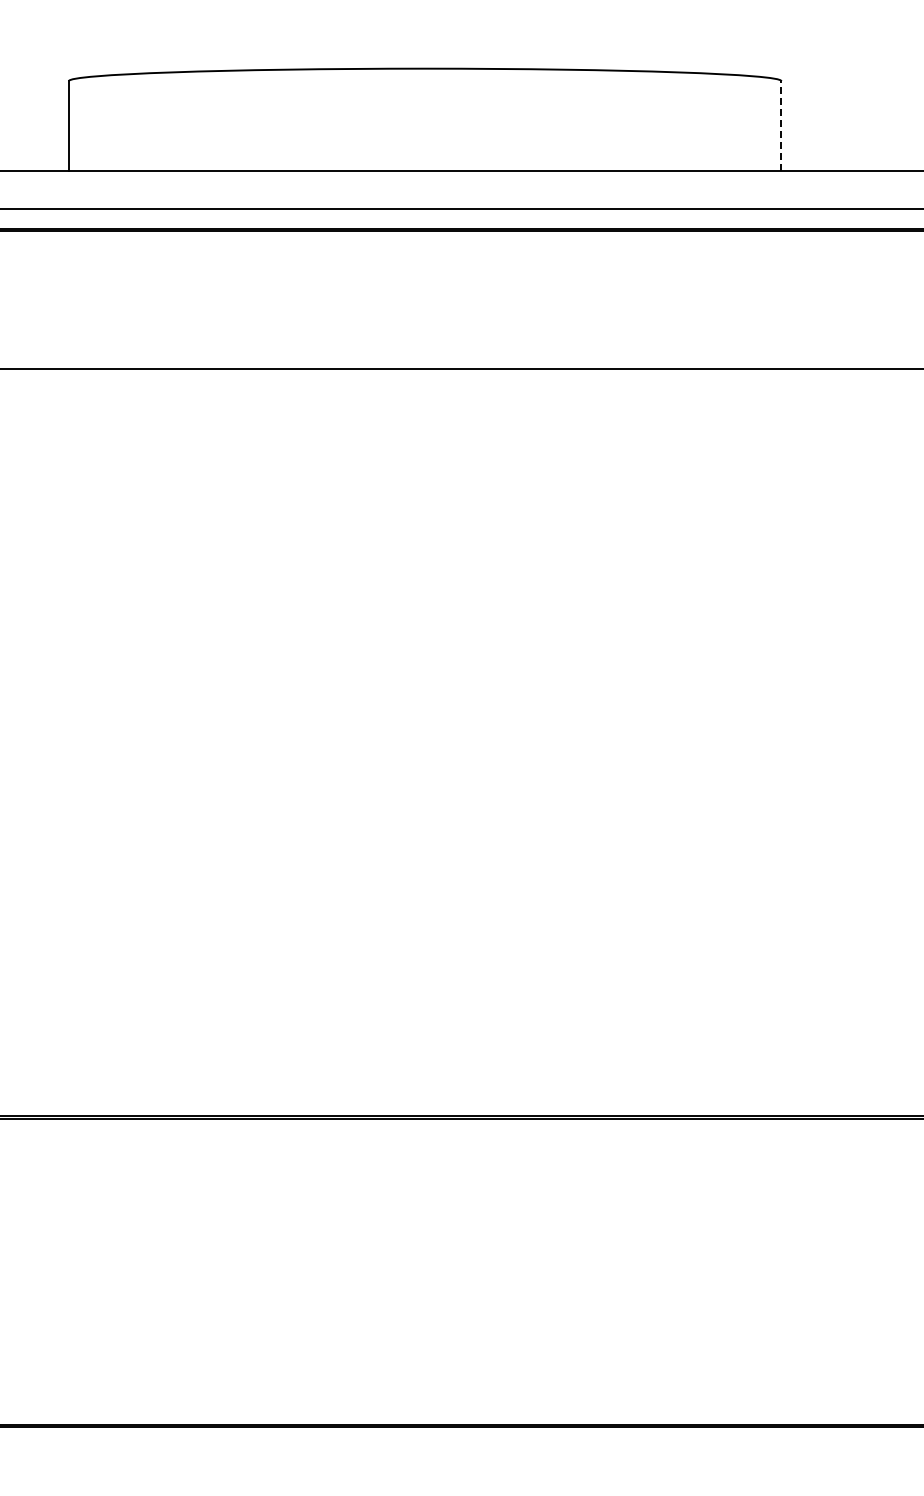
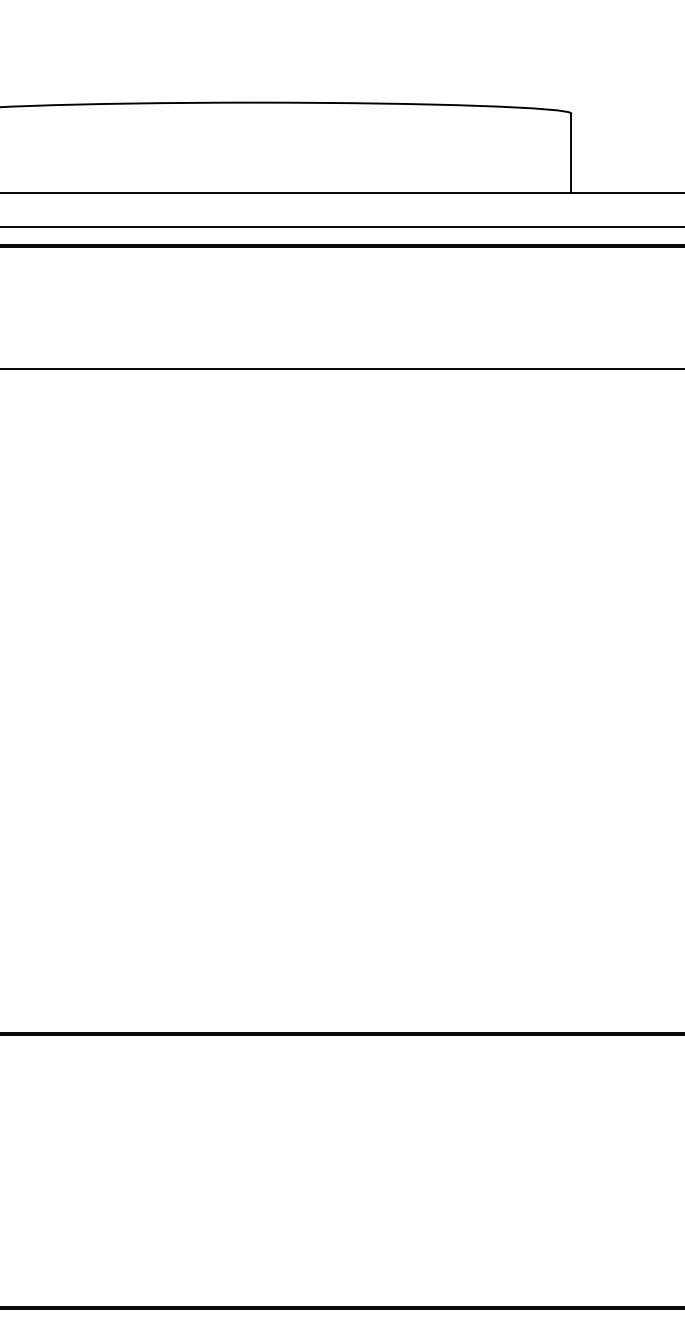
line: (781, 126) -> (571, 153), dashed -> solid

